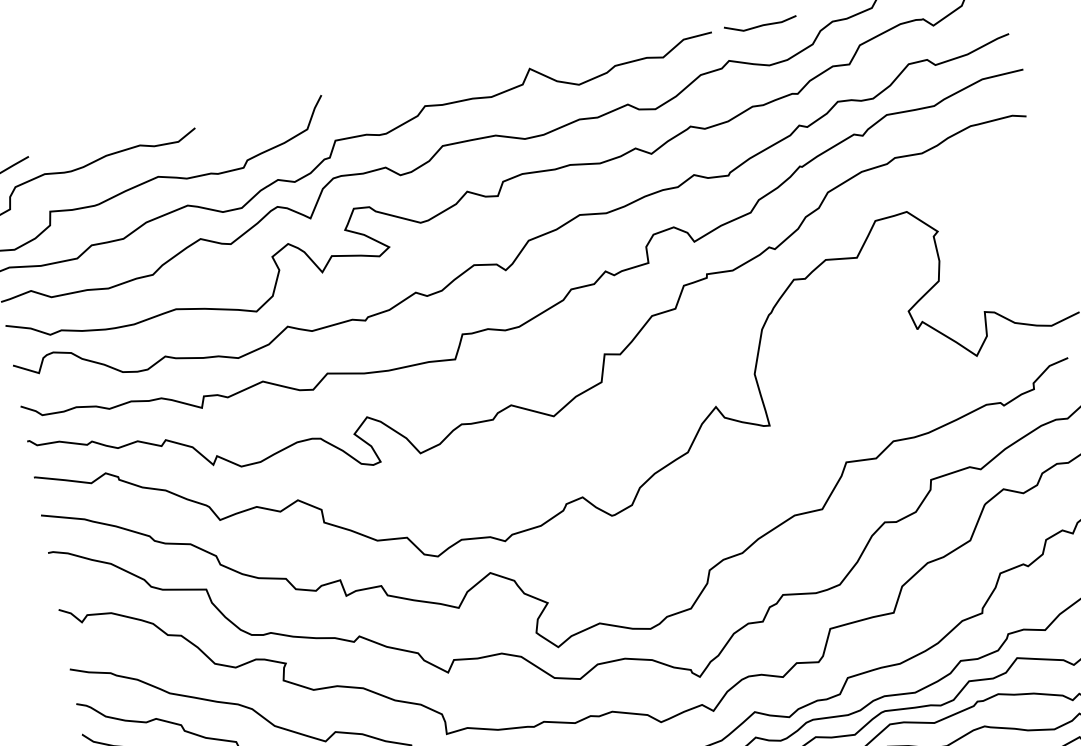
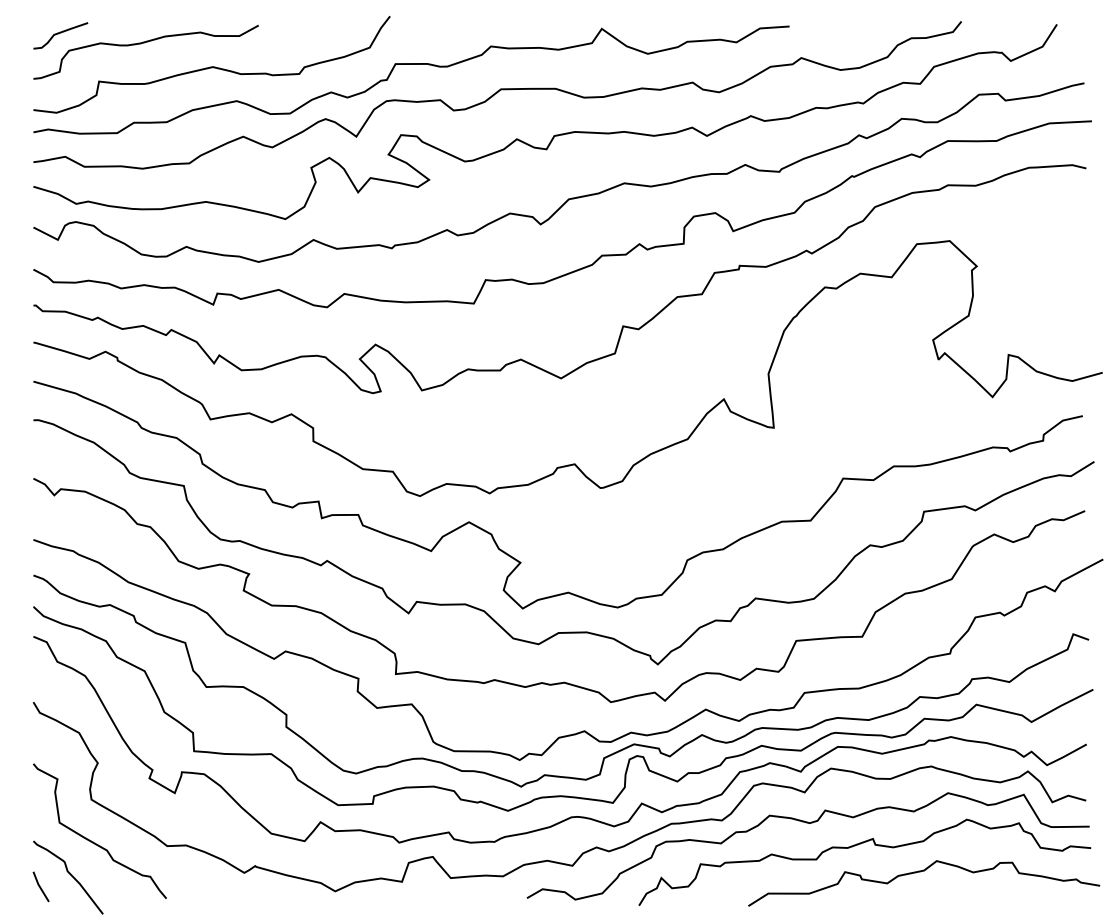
line: (760, 25) -> (839, 28), removed

